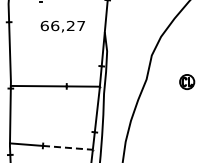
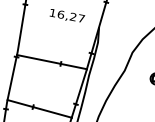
text: (44, 25) -> (52, 12), 66,27 -> 16,27
line: (67, 147) -> (52, 112), dashed -> solid

